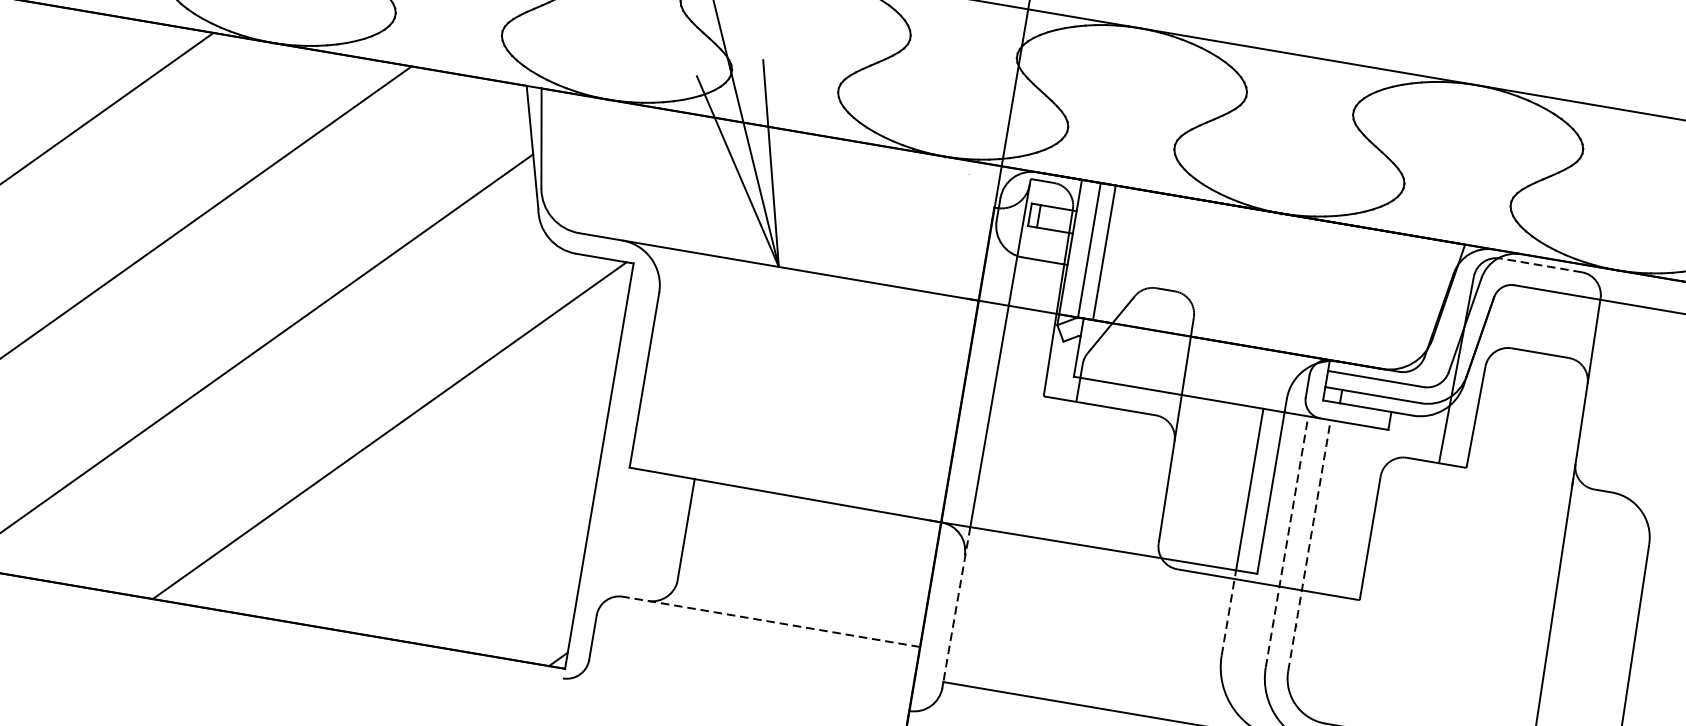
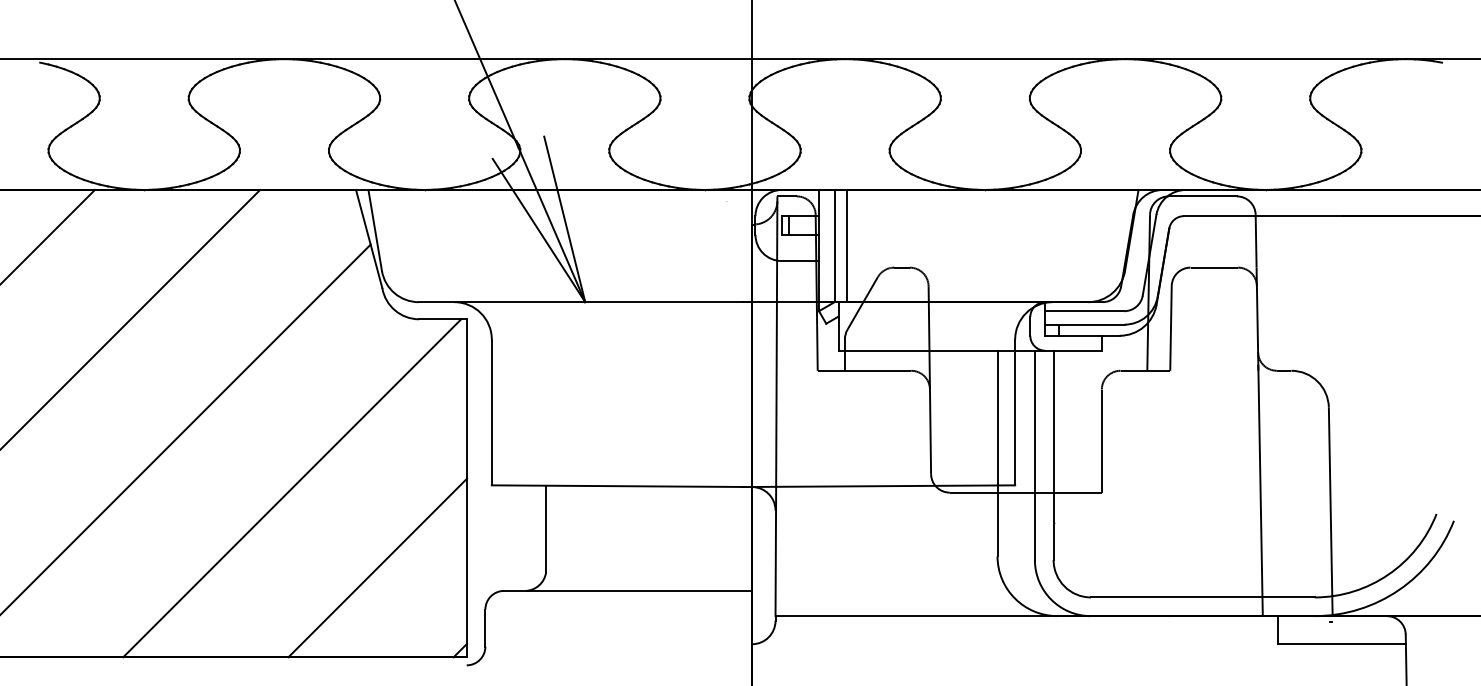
line: (1540, 265) -> (1202, 196), dashed -> solid
line: (1286, 541) -> (1034, 455), dashed -> solid
line: (475, 542) -> (377, 567), added
line: (1309, 545) -> (1053, 455), dashed -> solid
line: (956, 604) -> (775, 551), dashed -> solid
line: (1228, 612) -> (997, 520), dashed -> solid
line: (771, 621) -> (627, 590), dashed -> solid

